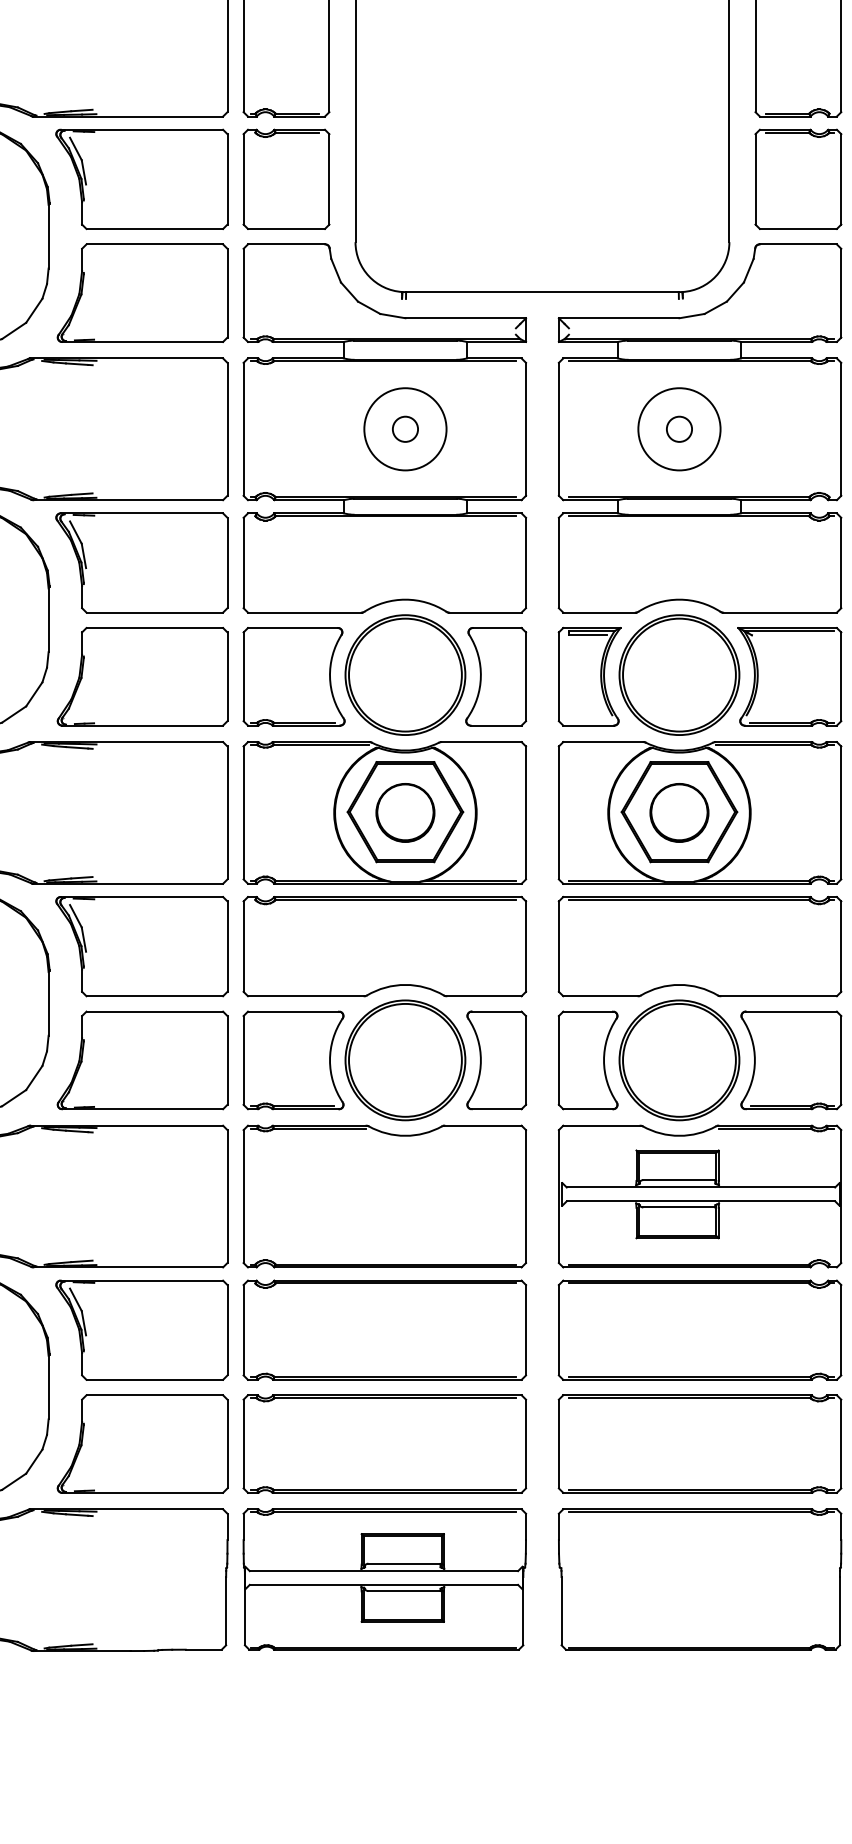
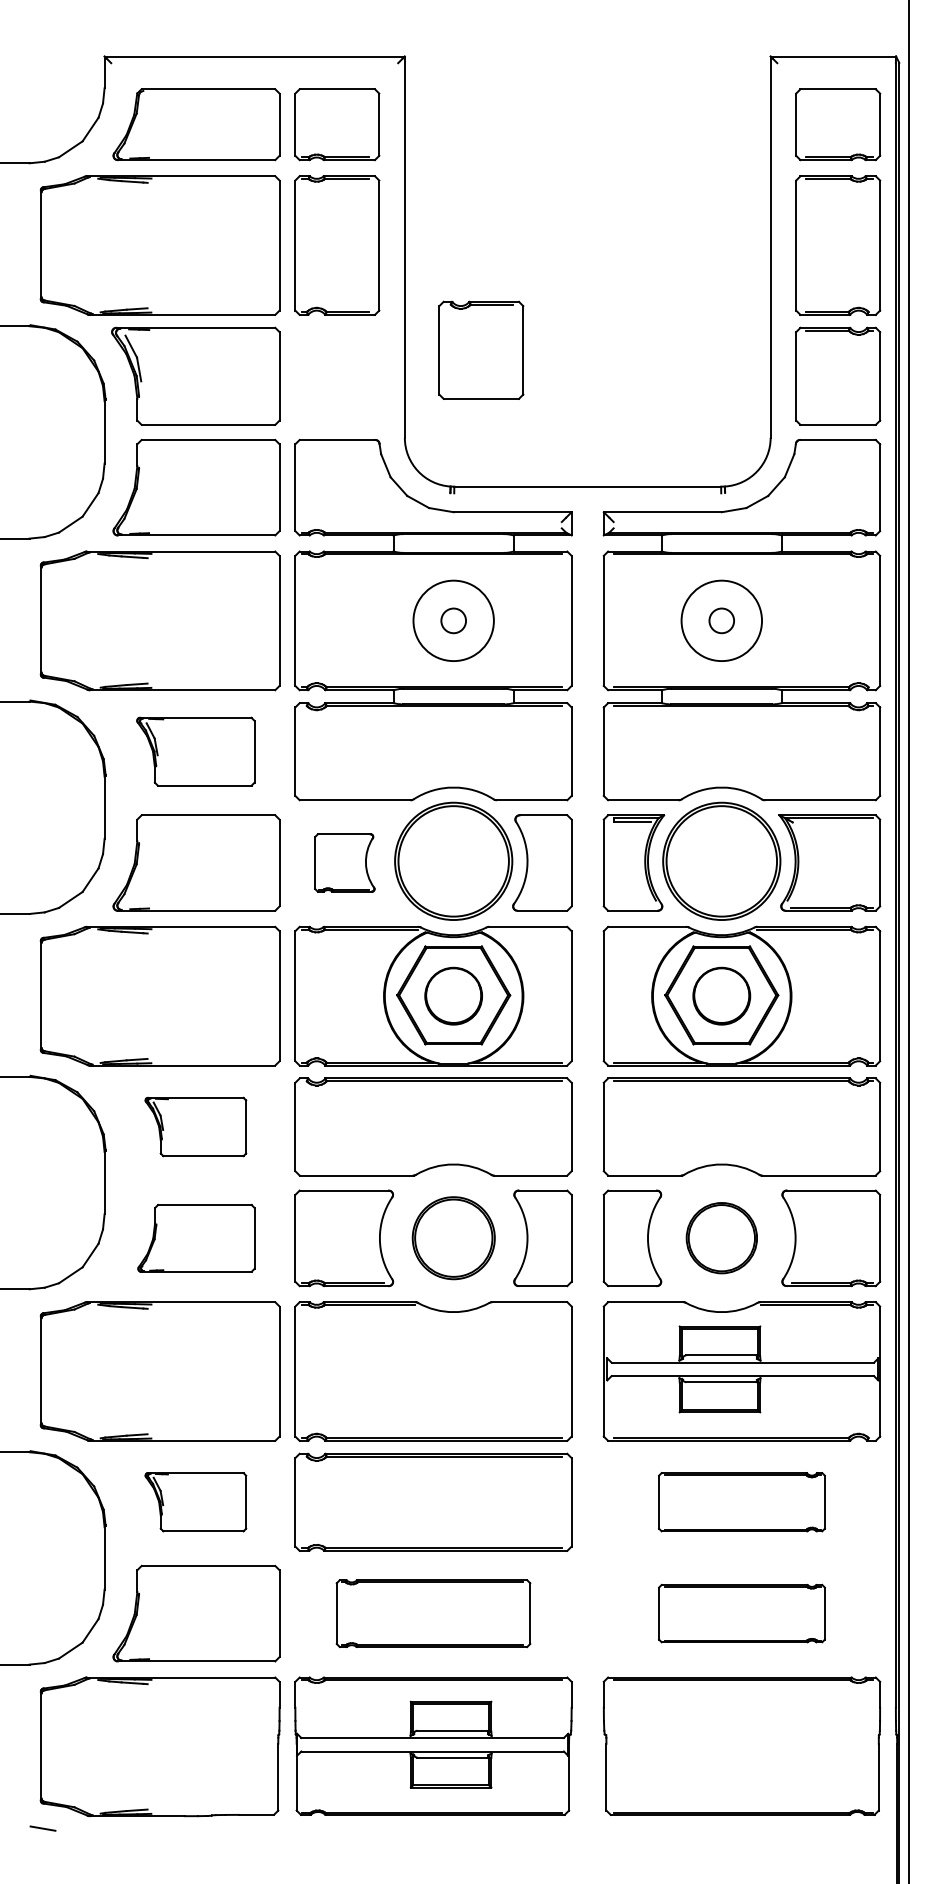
part: (286, 178) -> (481, 349), moved
part: (141, 562) -> (195, 751), size x0.7
part: (293, 676) -> (344, 862), size x0.6
part: (141, 946) -> (195, 1126), size x0.6
part: (405, 1059) -> (453, 1237), size x0.7
part: (679, 1059) -> (721, 1237), size x0.6
part: (142, 1060) -> (196, 1238), size x0.7
part: (141, 1329) -> (195, 1501), size x0.6
part: (699, 1329) -> (741, 1501), size x0.6
part: (384, 1443) -> (433, 1613), size x0.7
part: (699, 1443) -> (741, 1613), size x0.6

